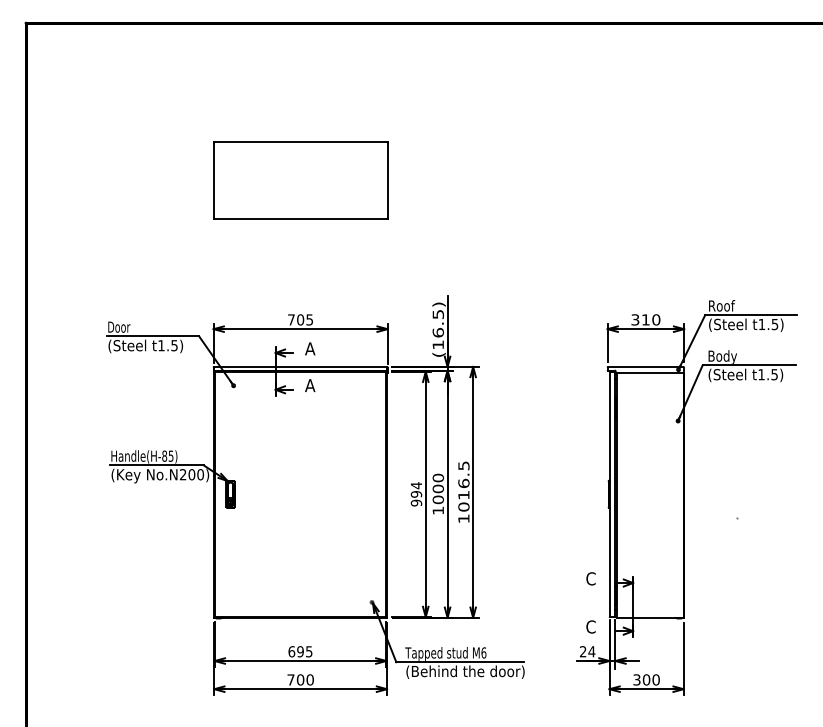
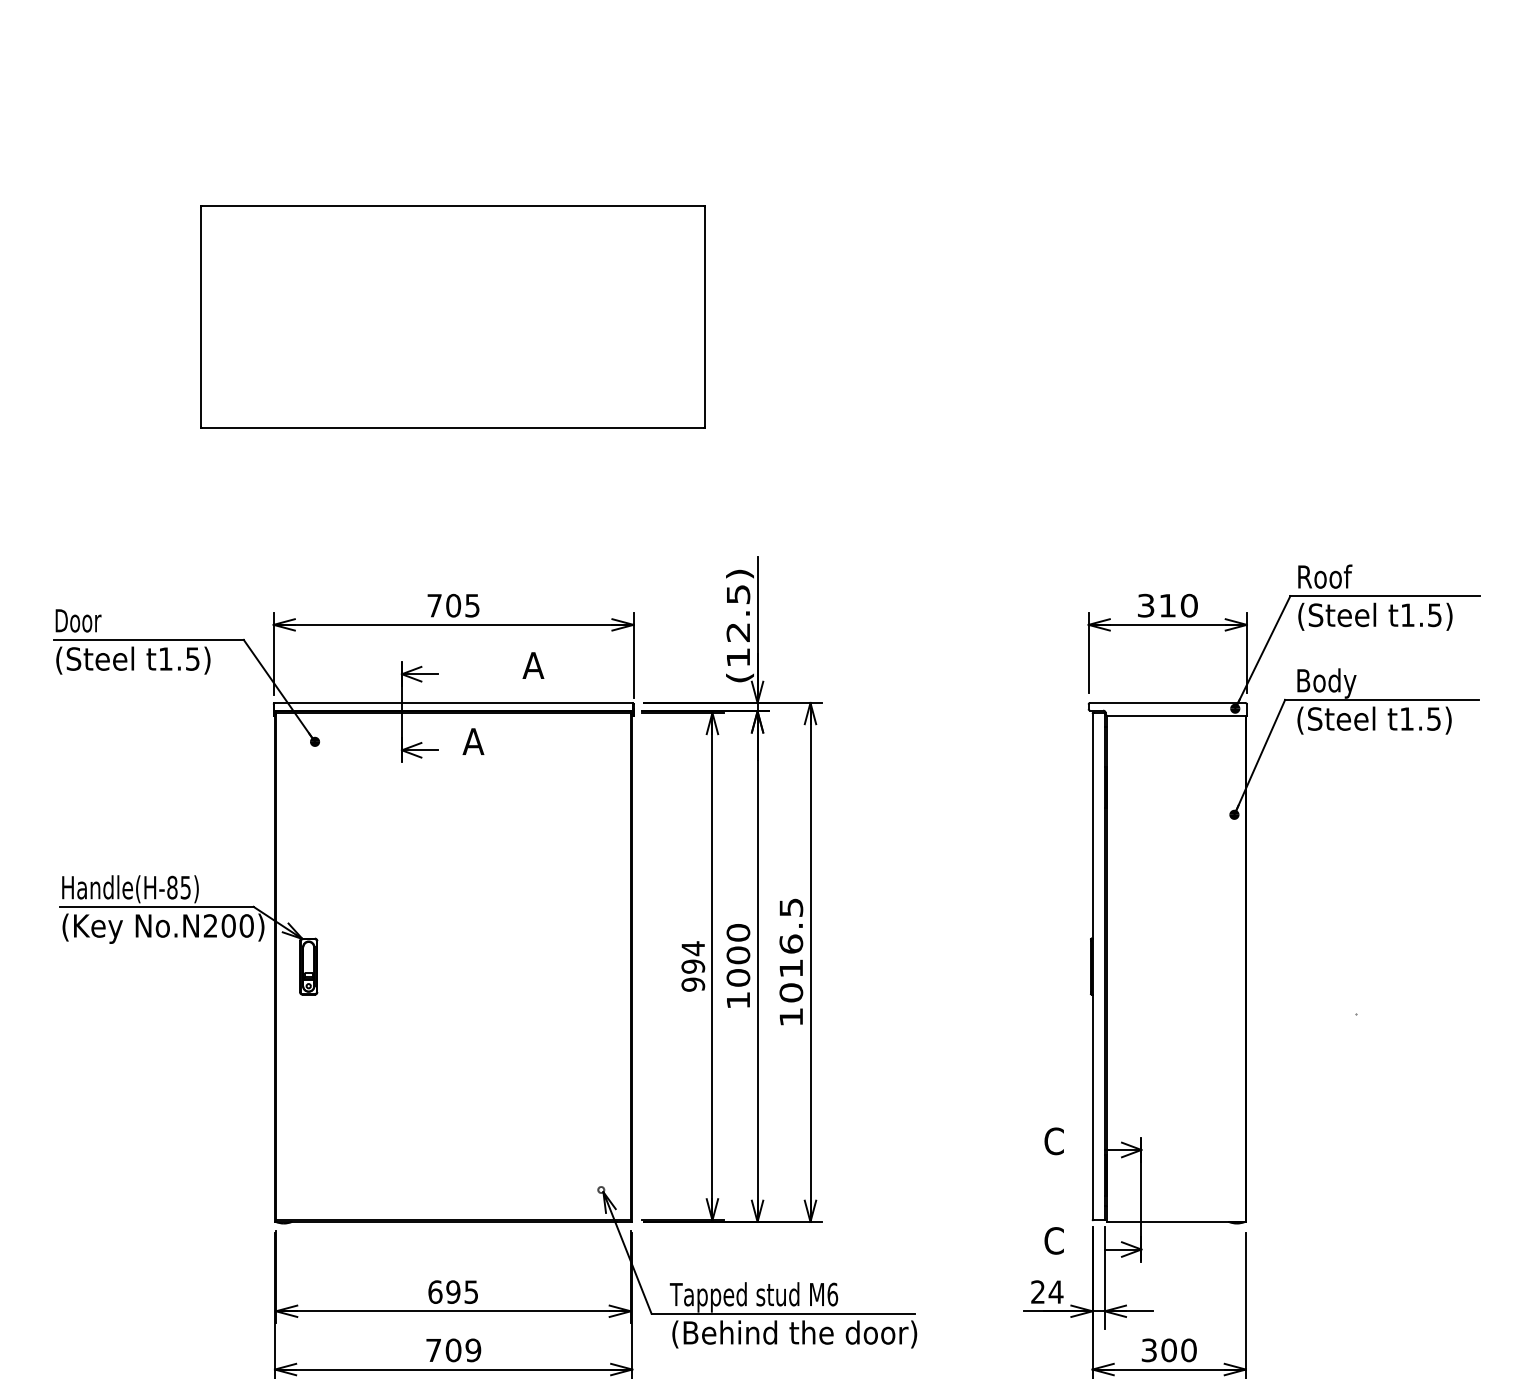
part: (300, 180) -> (453, 317), size x1.4
text: (437, 332) -> (736, 631), (16.5) -> (12.5)
text: (310, 348) -> (534, 664), moved
text: (309, 679) -> (471, 1349), 700 -> 709

